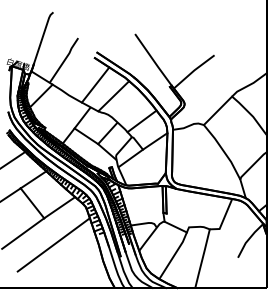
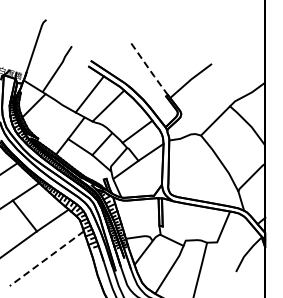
line: (153, 60) -> (149, 69), solid -> dashed
line: (53, 244) -> (46, 258), solid -> dashed

